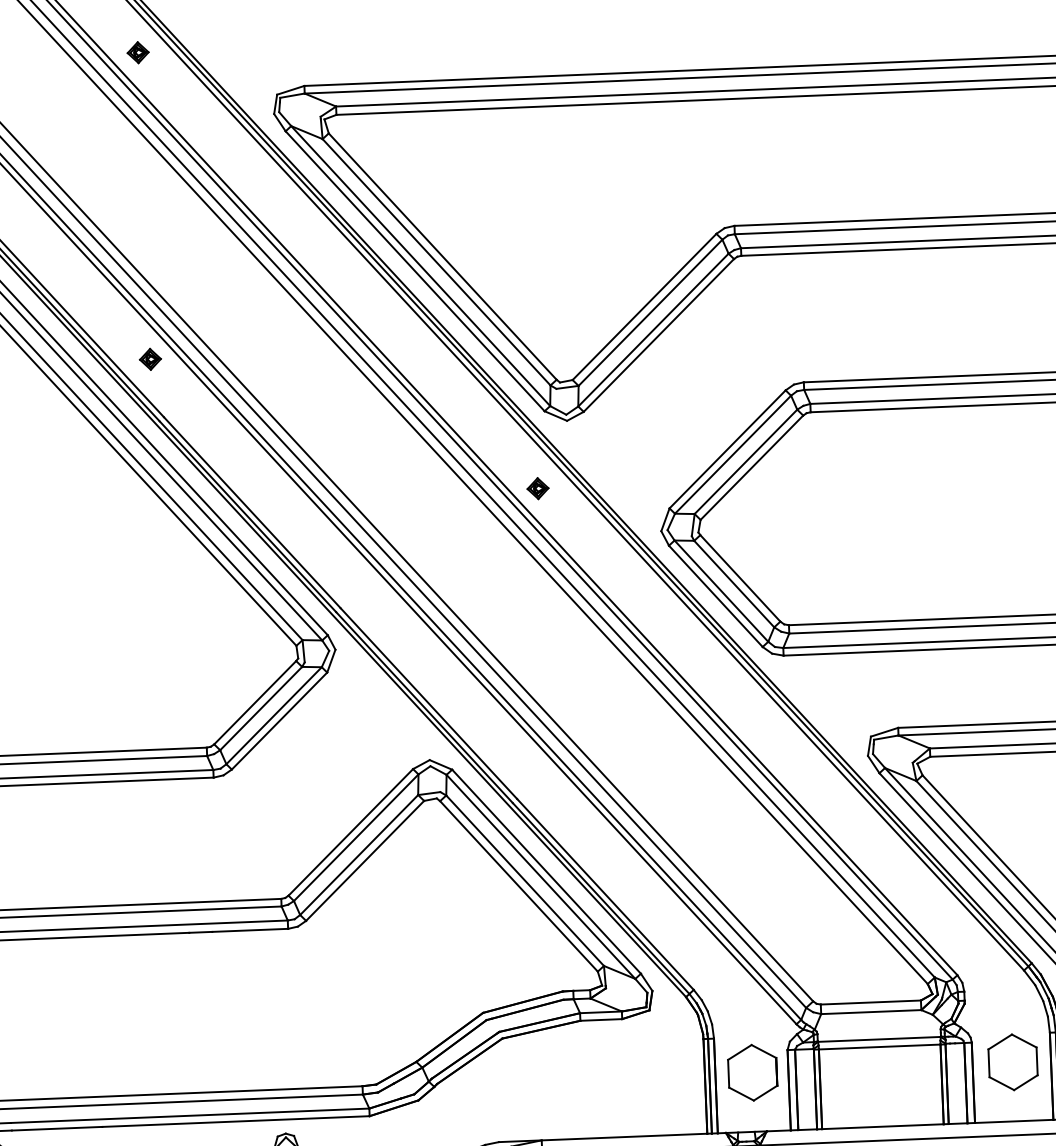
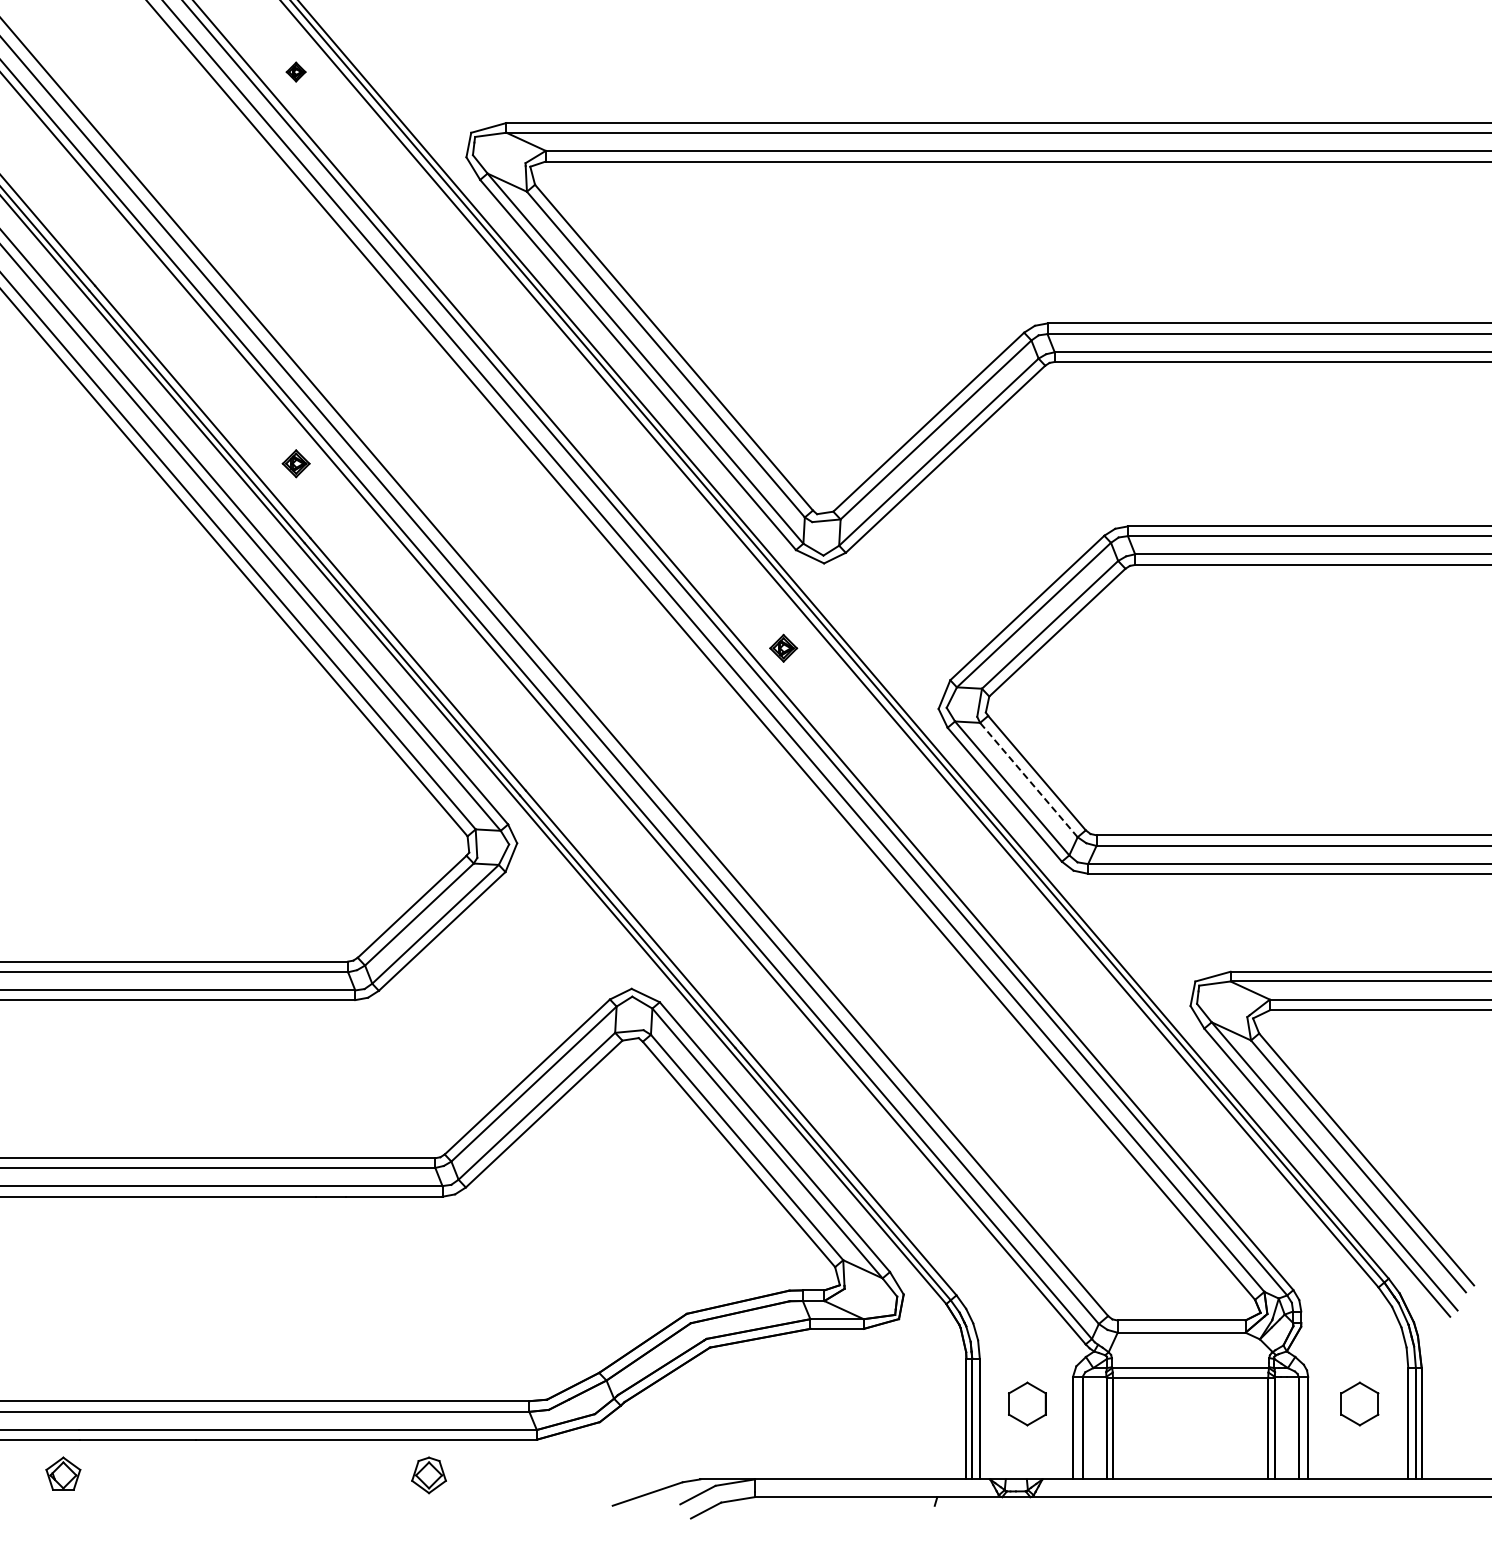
part: (137, 52) -> (295, 71), size x0.7
line: (733, 583) -> (1028, 779), solid -> dashed
part: (1012, 1061) -> (1359, 1403), size x0.6
part: (752, 1072) -> (1027, 1403), size x0.6

